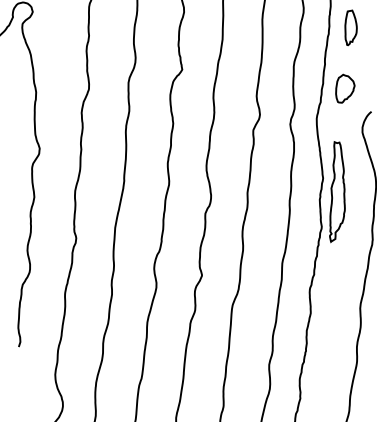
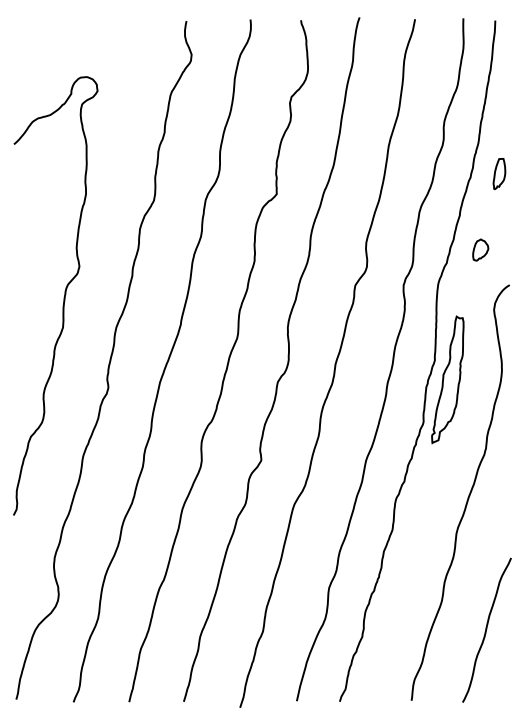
part: (350, 27) -> (499, 173), size x0.7
part: (344, 87) -> (480, 249), size x0.6

